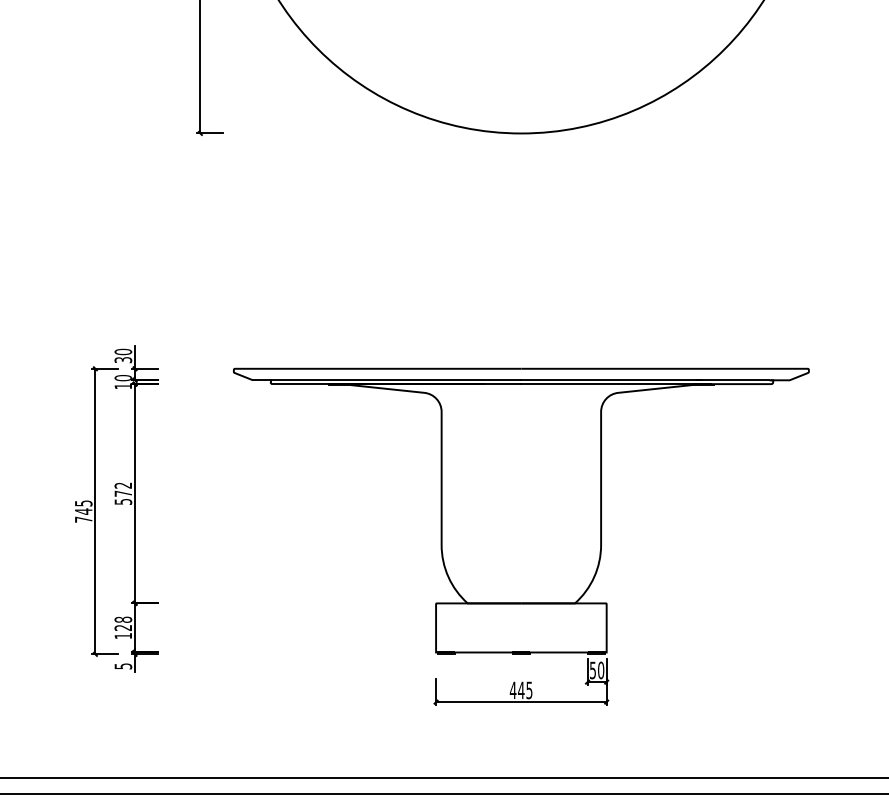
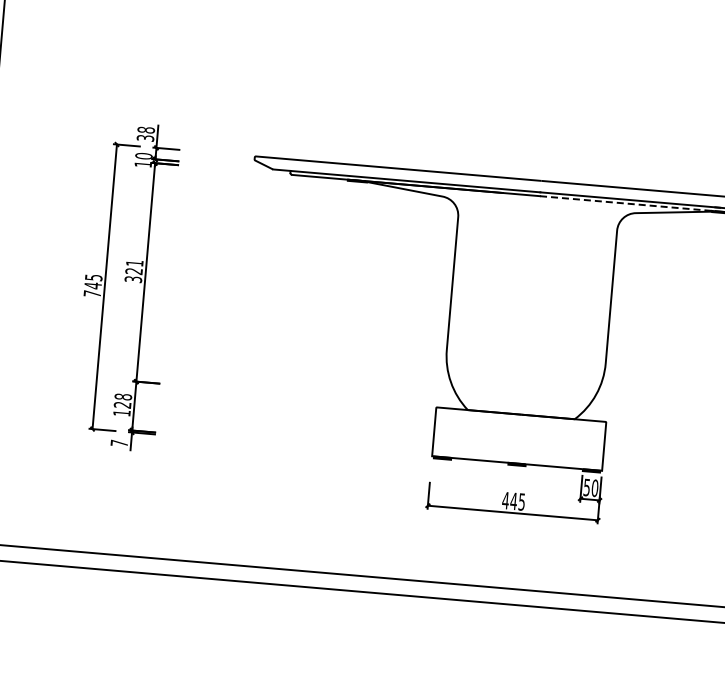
text: (123, 351) -> (146, 129), 30 -> 38
line: (609, 384) -> (627, 204), solid -> dashed
text: (122, 493) -> (133, 271), 572 -> 321
text: (123, 666) -> (119, 443), 5 -> 7

